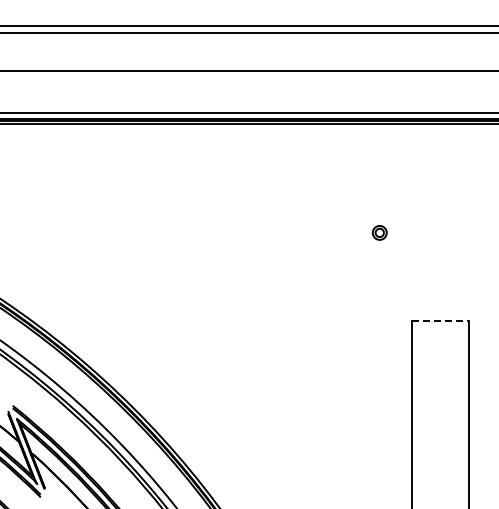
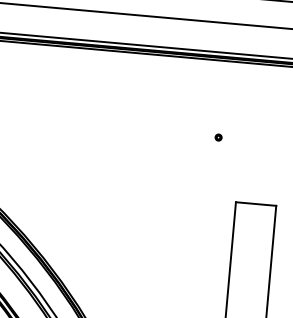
part: (379, 232) -> (218, 137), size x0.62
line: (440, 321) -> (256, 204), dashed -> solid

